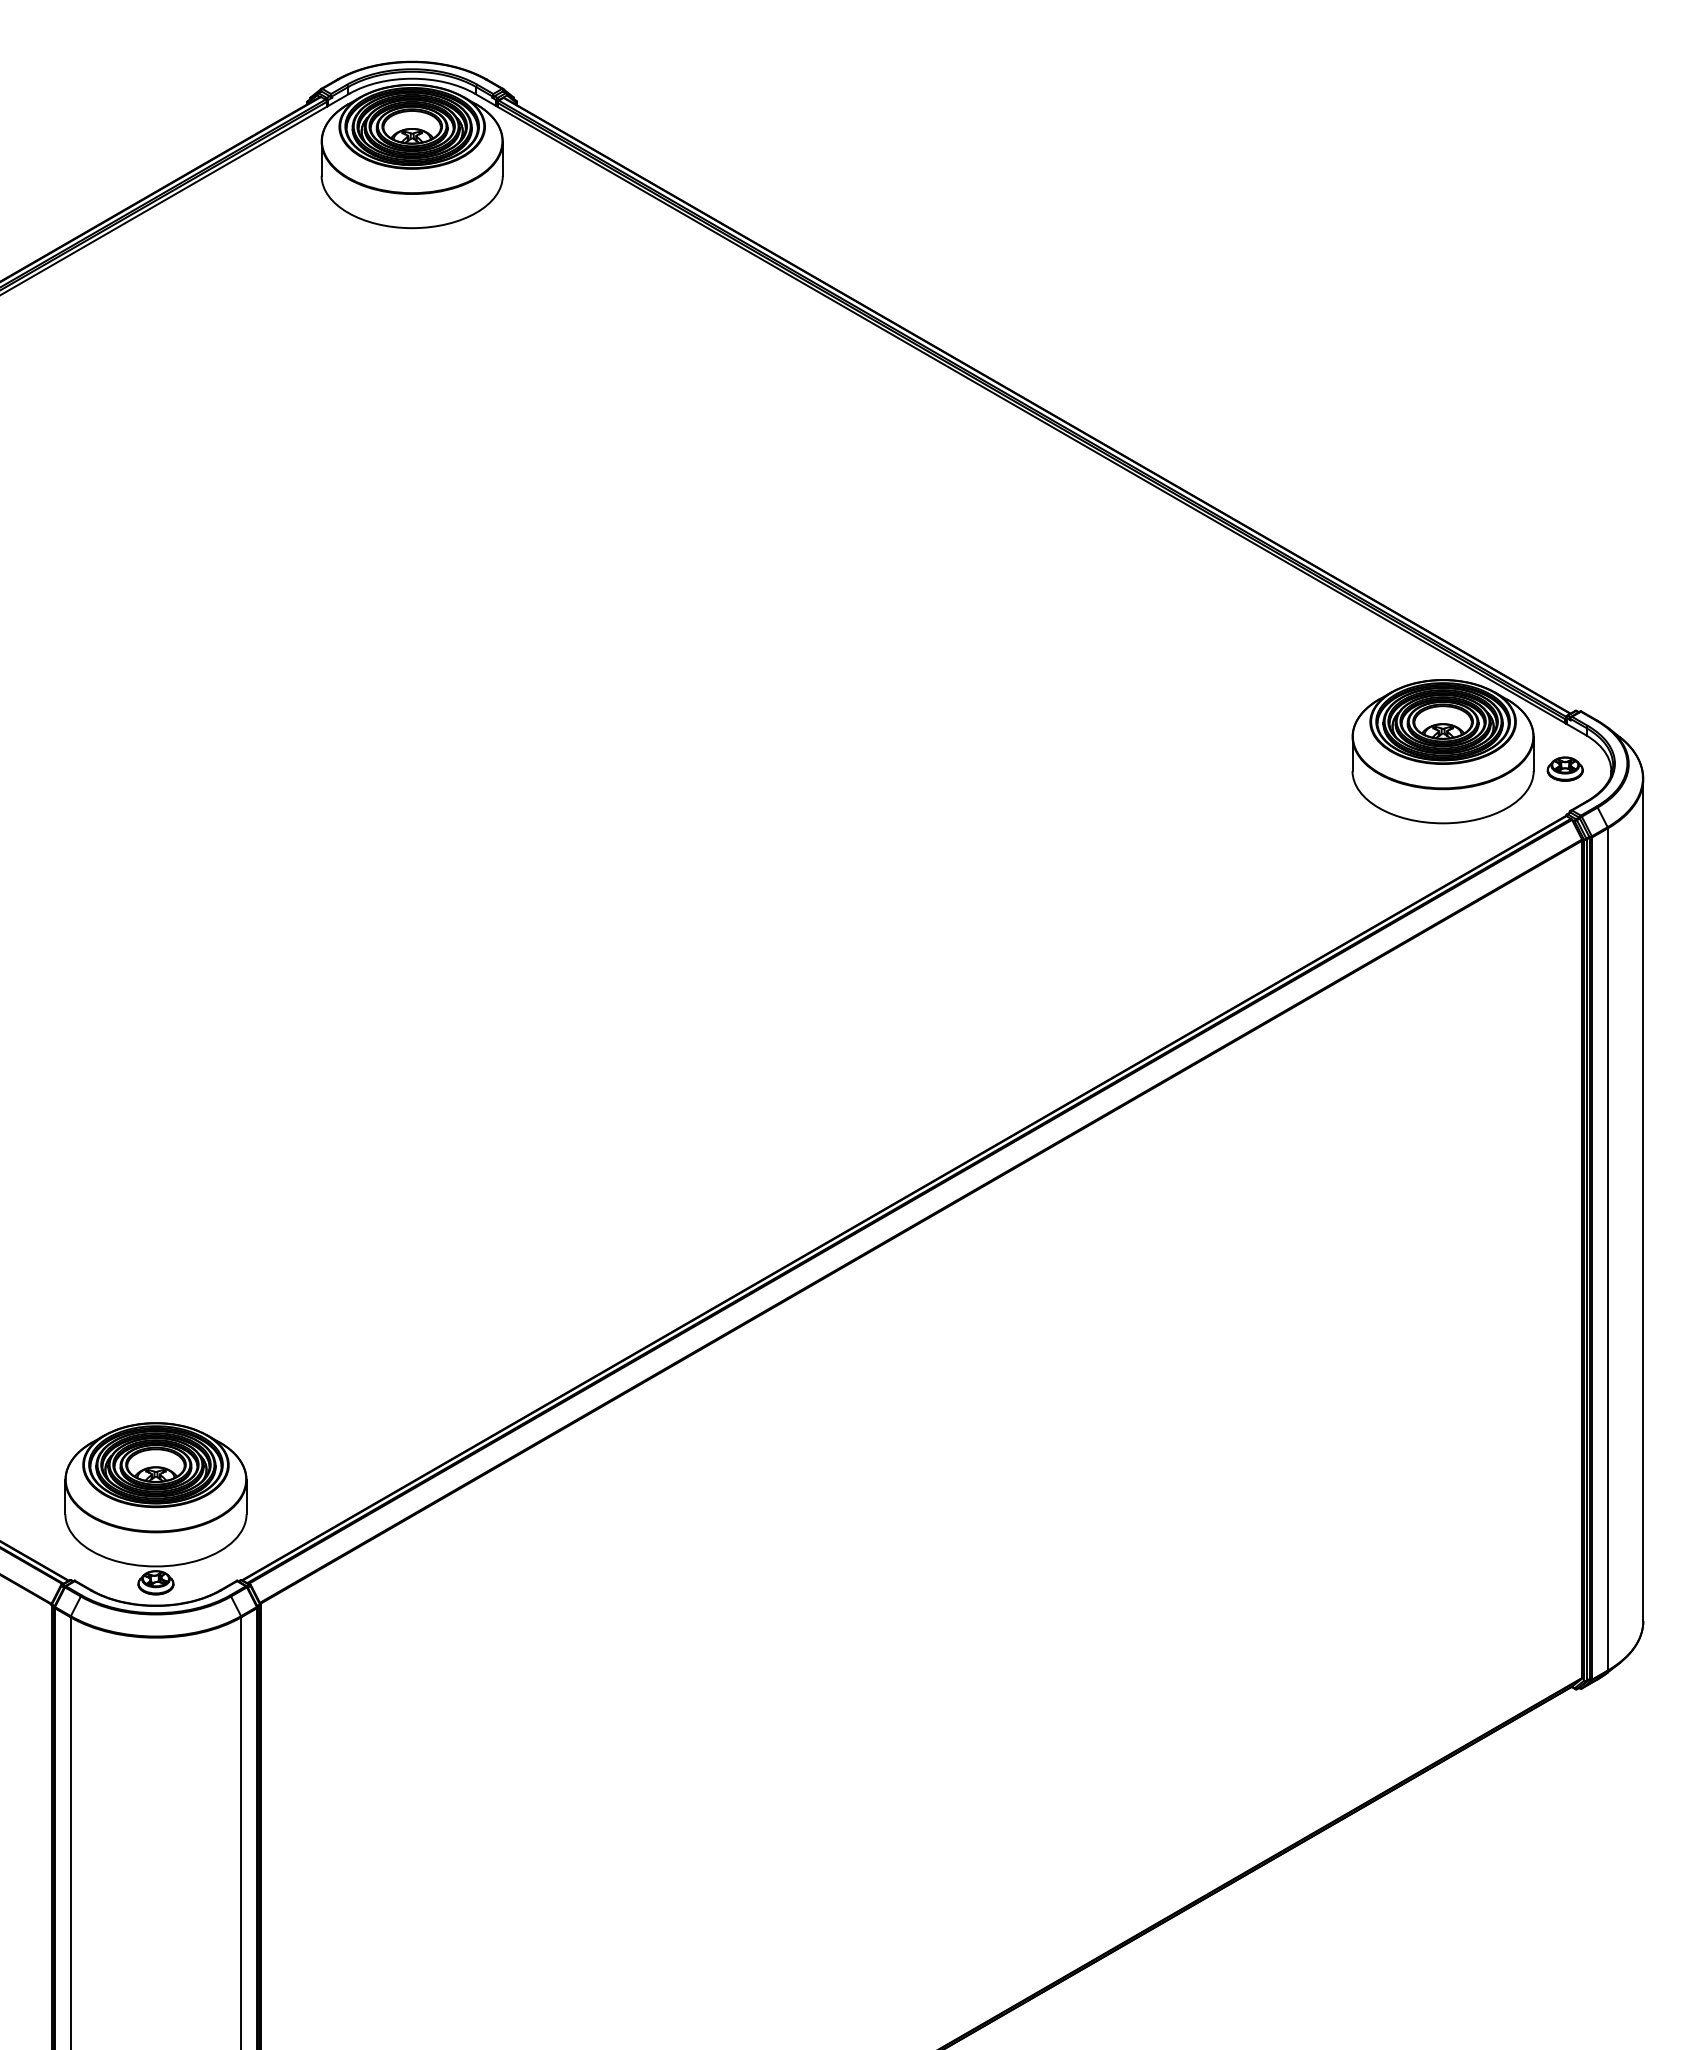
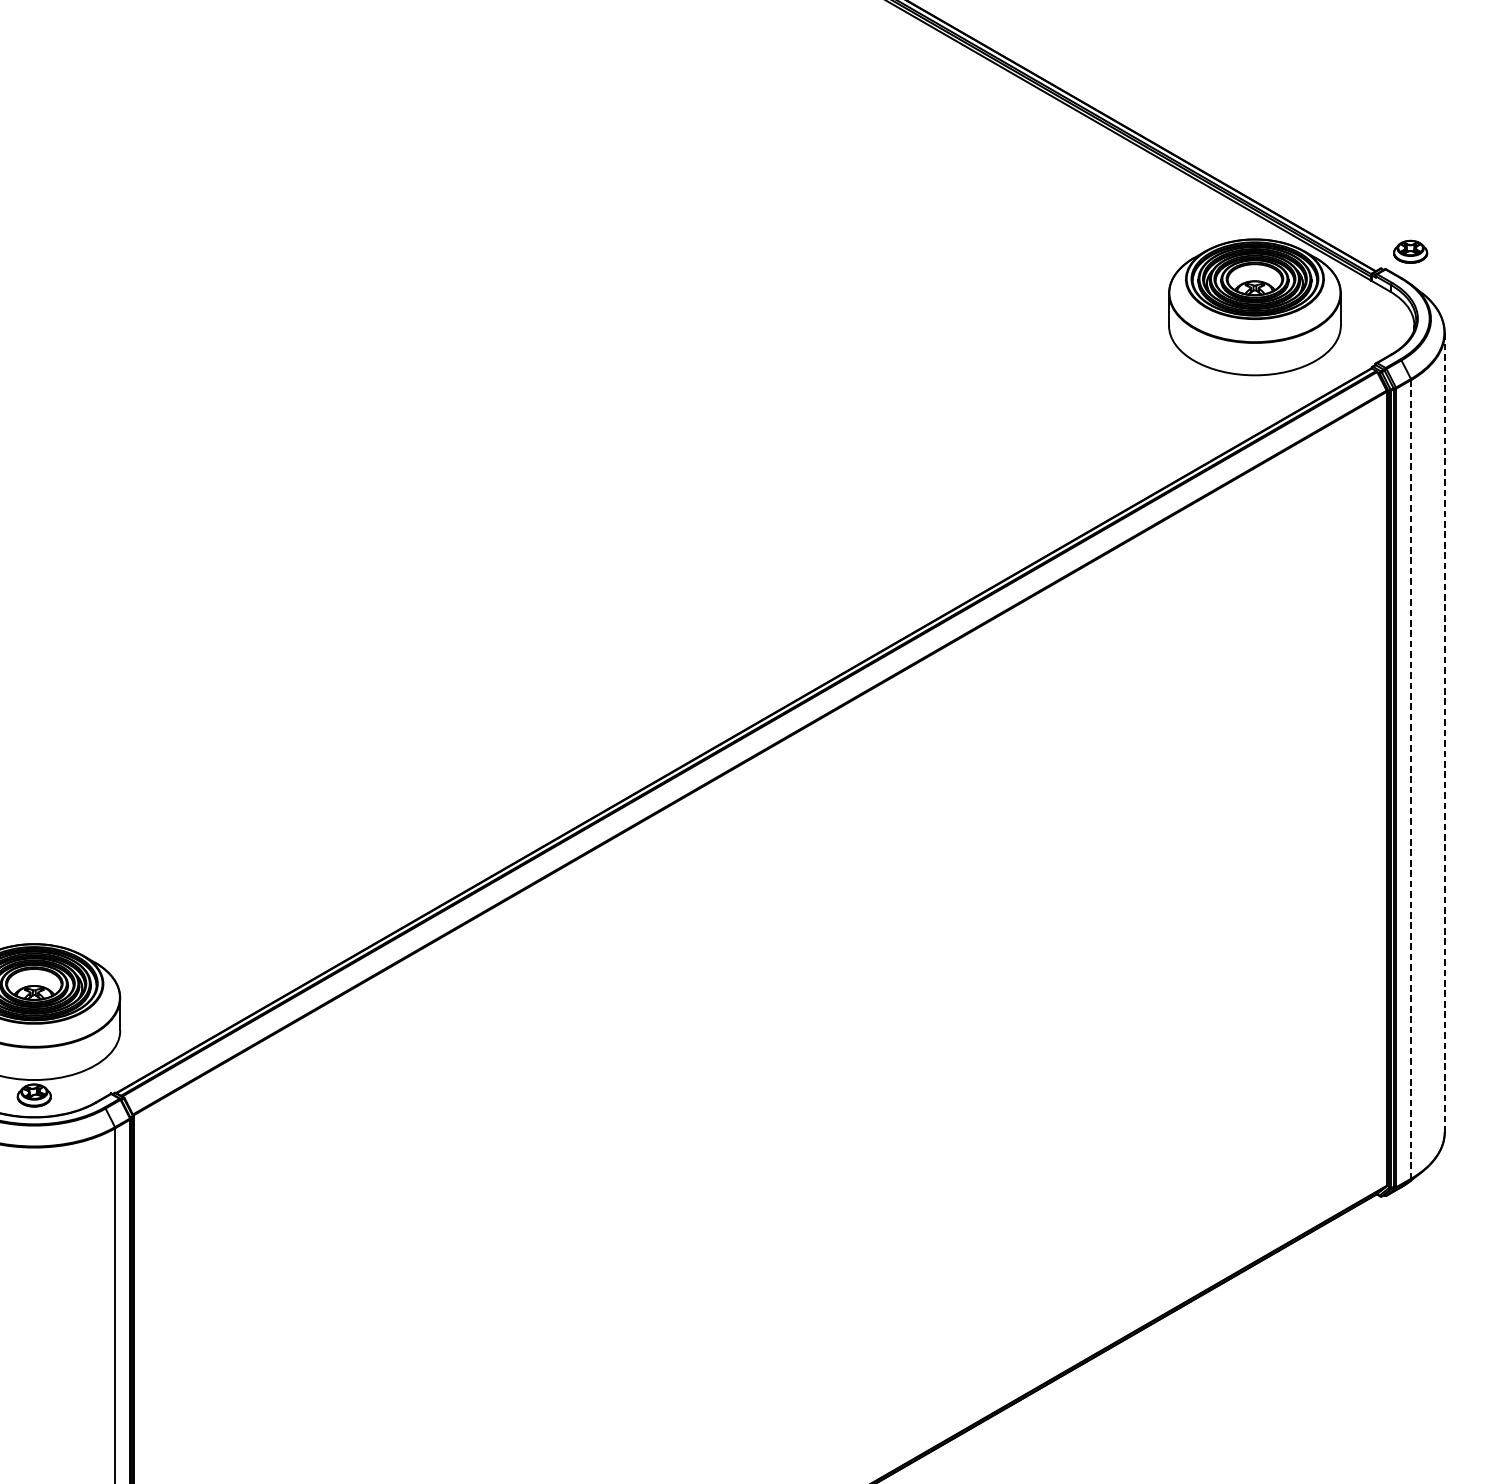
part: (1564, 768) -> (1409, 251), moved
line: (1643, 1200) -> (1444, 733), solid -> dashed
line: (1607, 1249) -> (1410, 779), solid -> dashed

